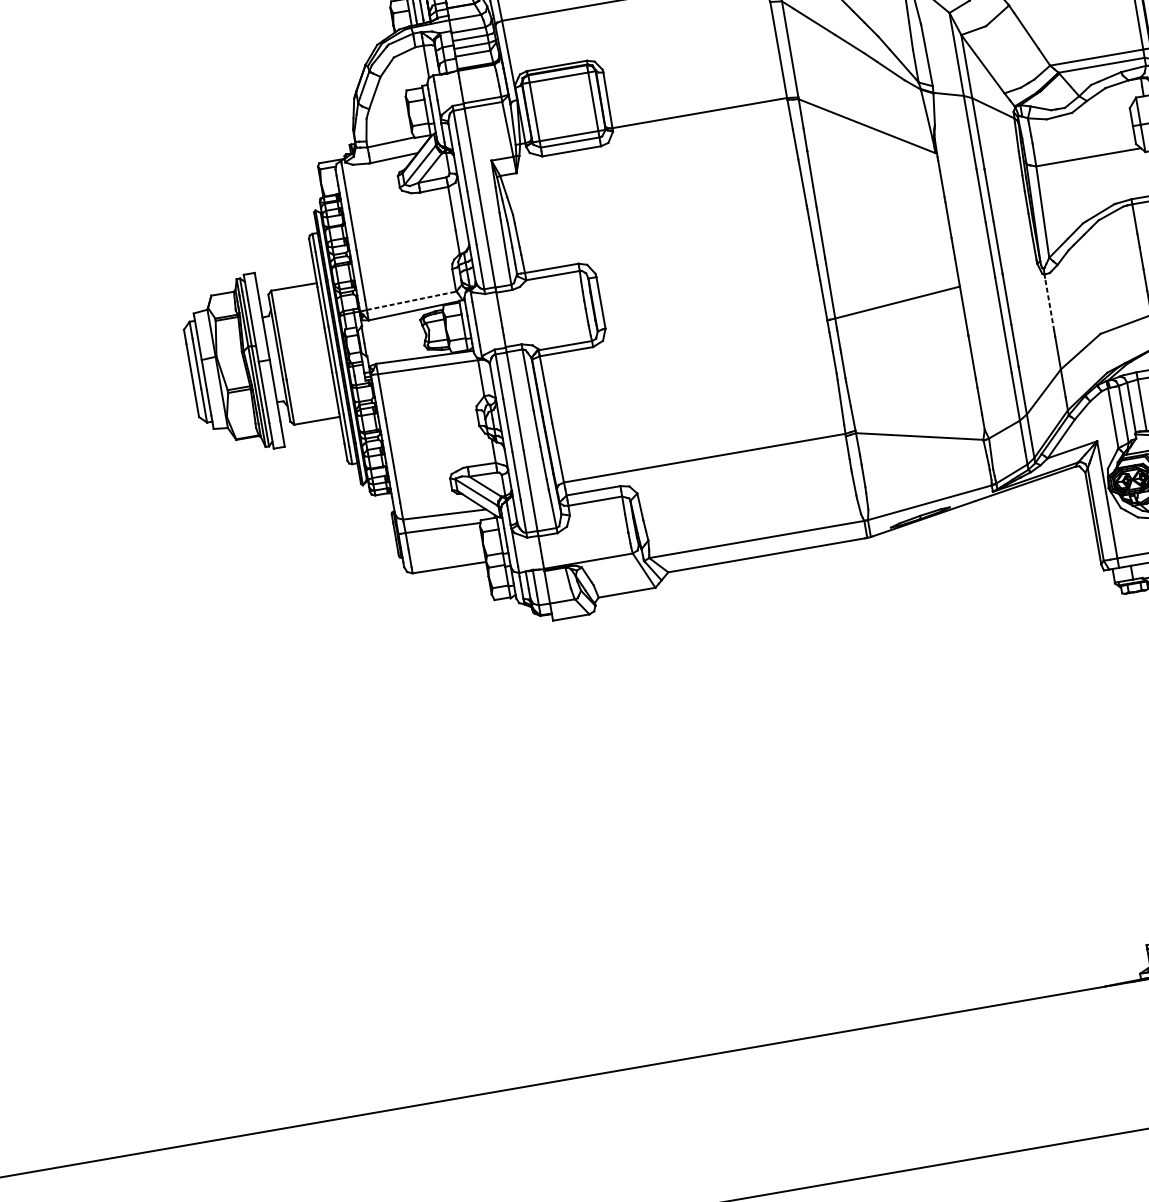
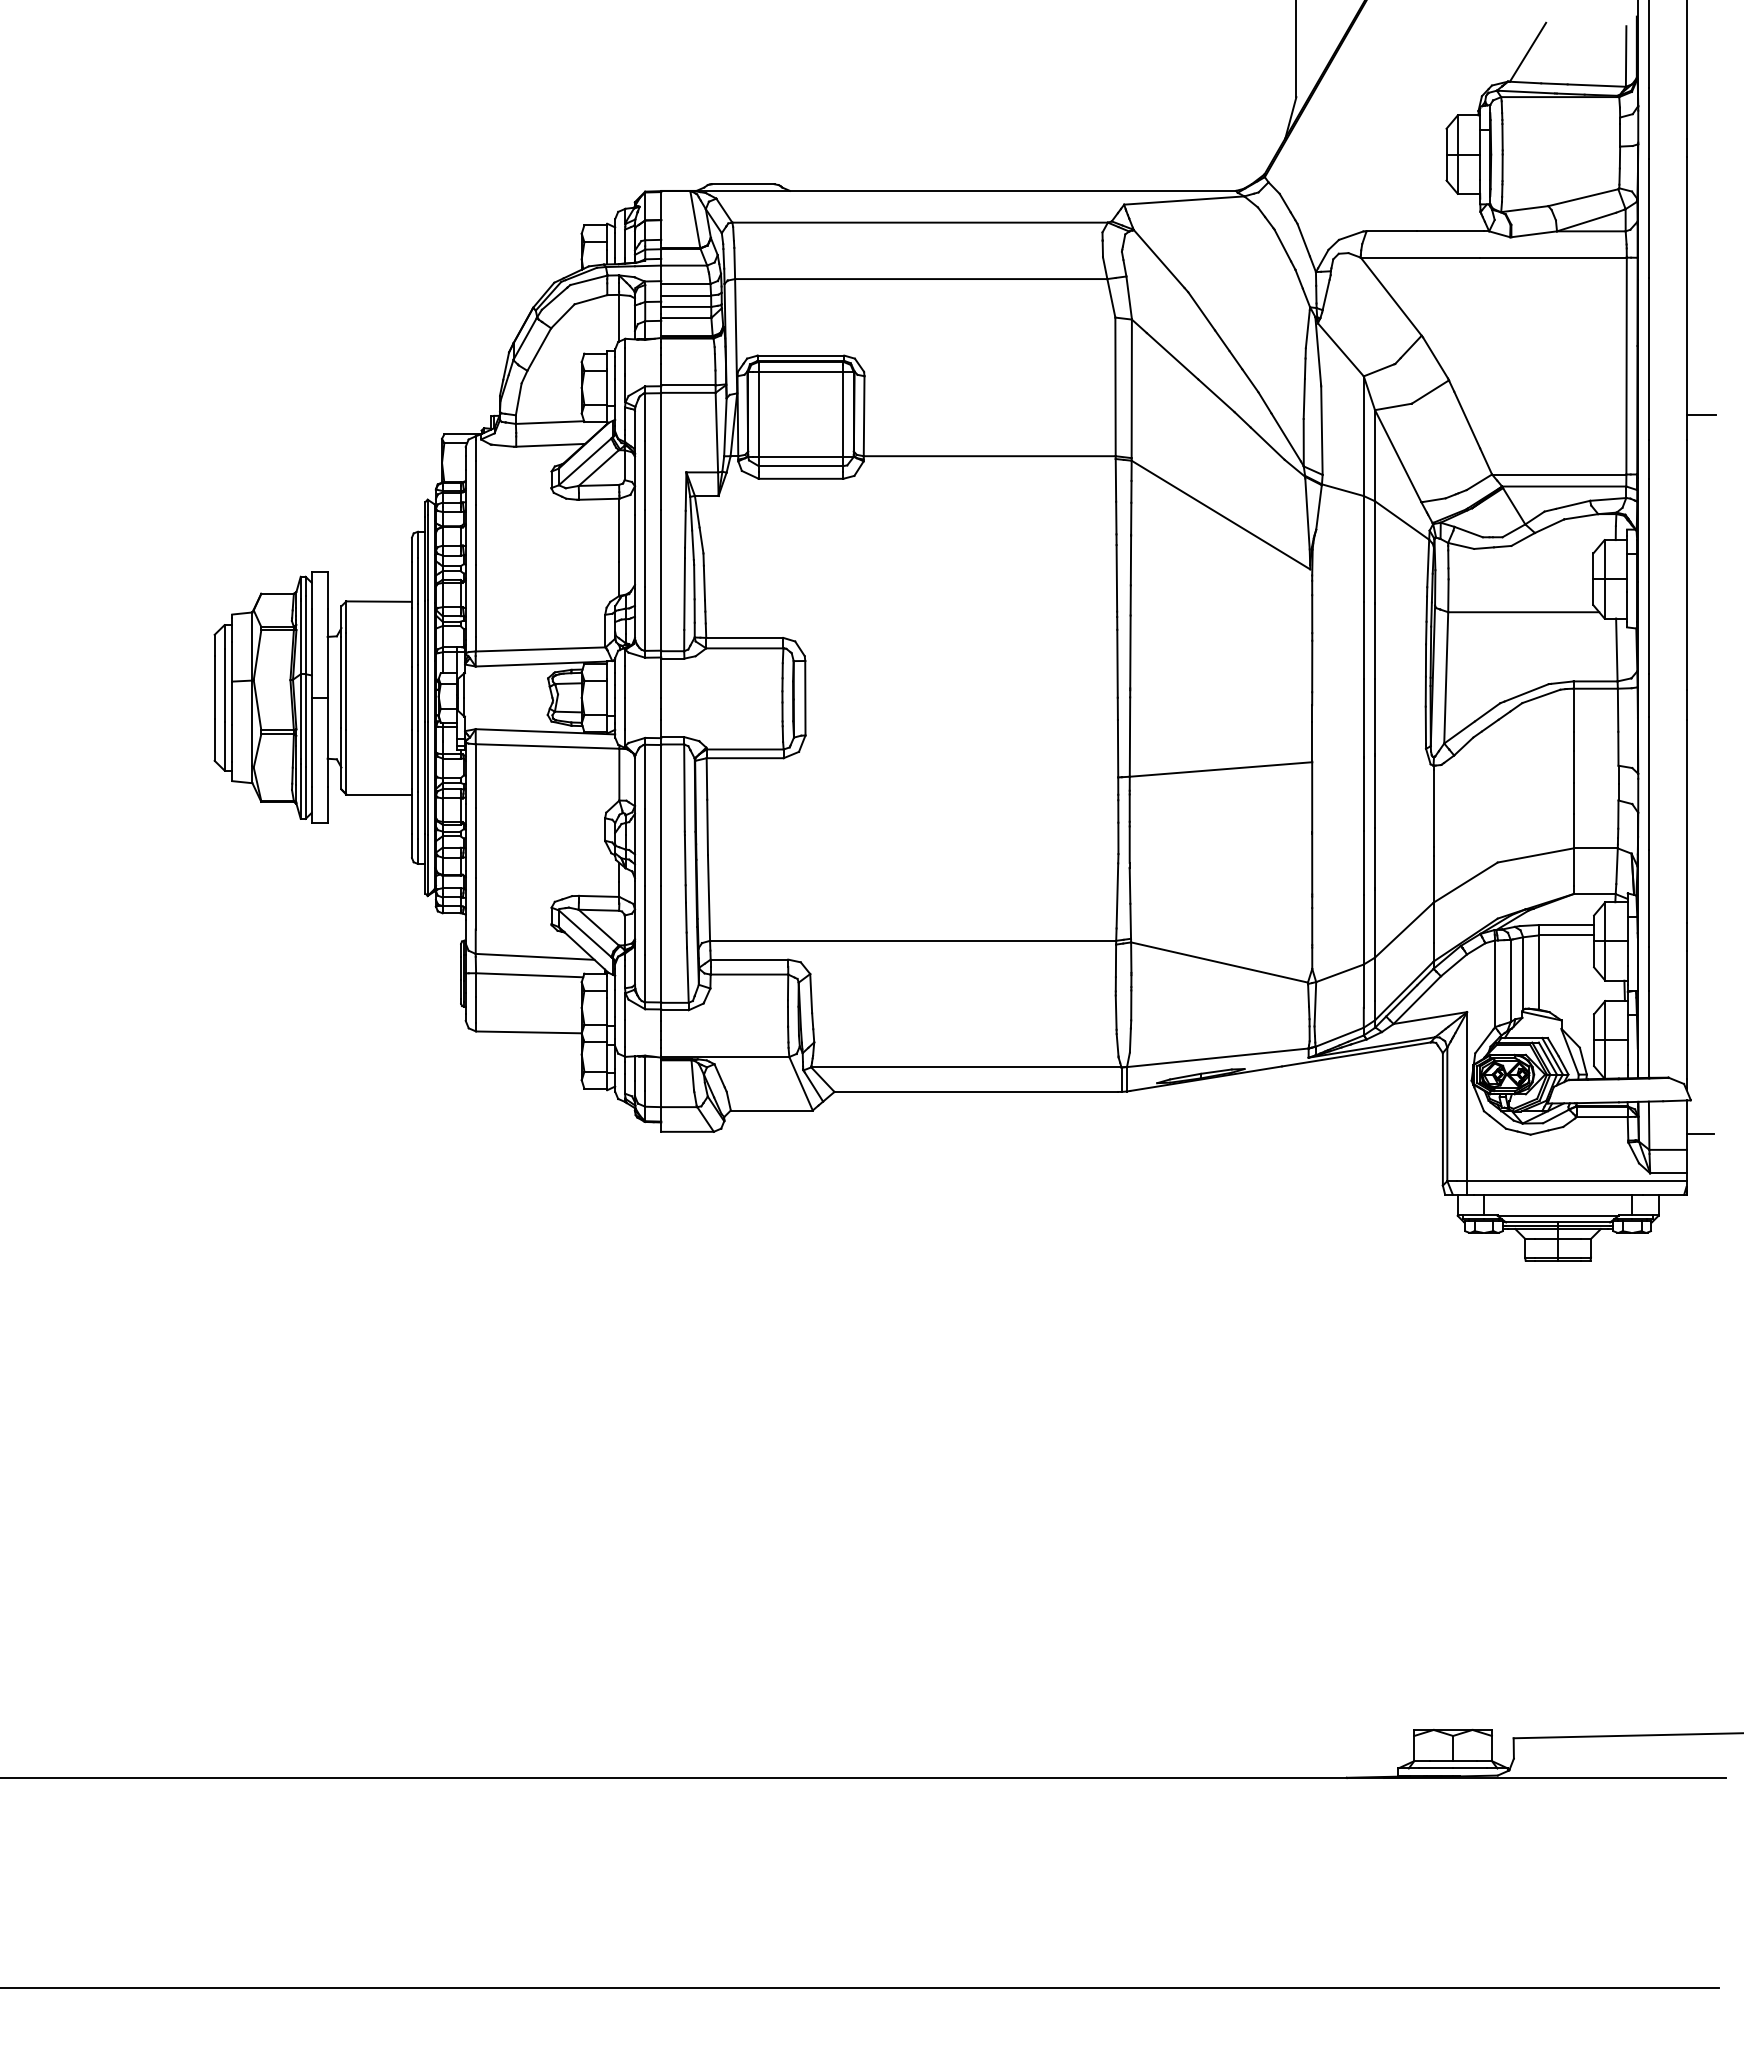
line: (411, 300) -> (540, 649), dashed -> solid
line: (1049, 304) -> (1433, 808), dashed -> solid

